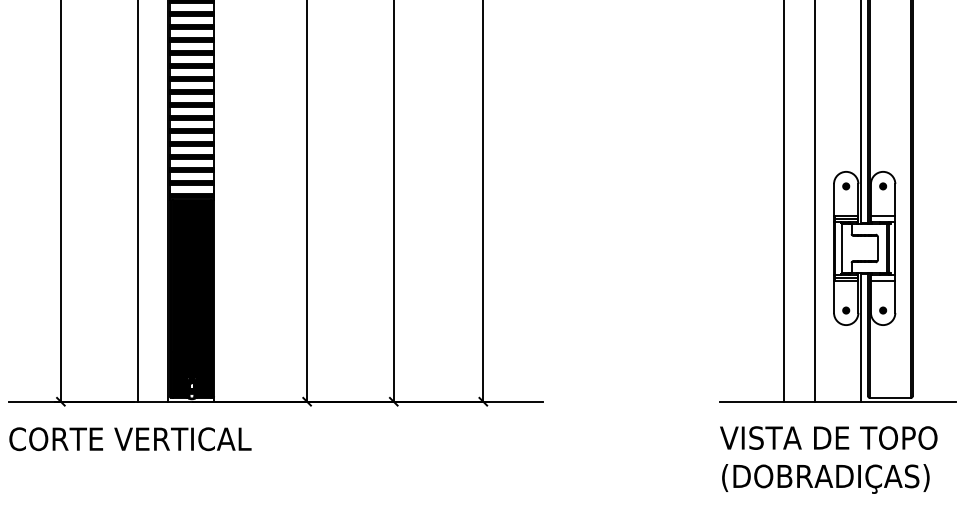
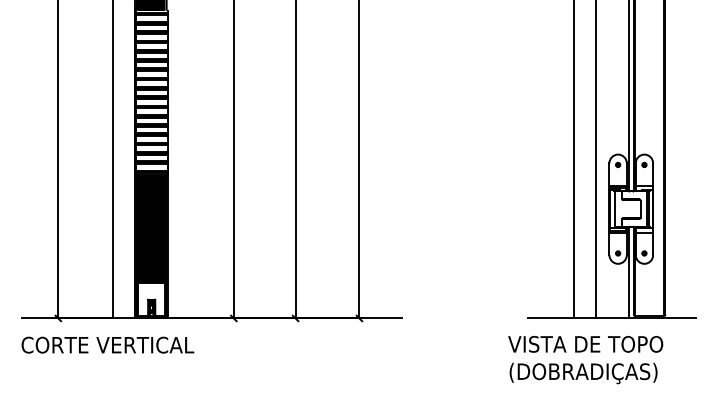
fill: (191, 373) -> (151, 298), removed
text: (828, 460) -> (585, 360), moved

